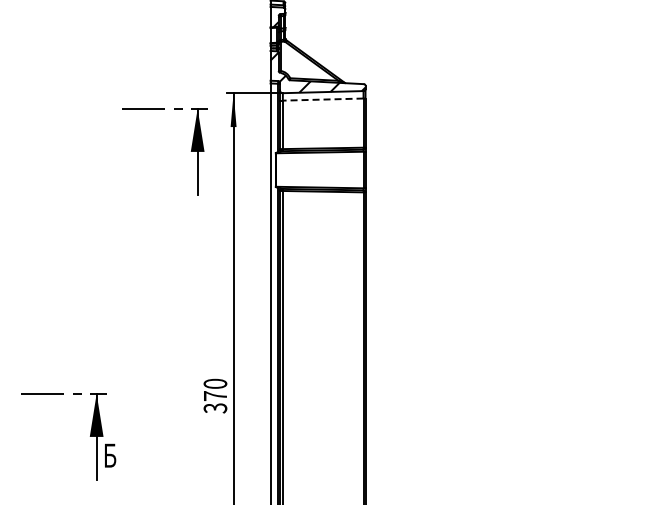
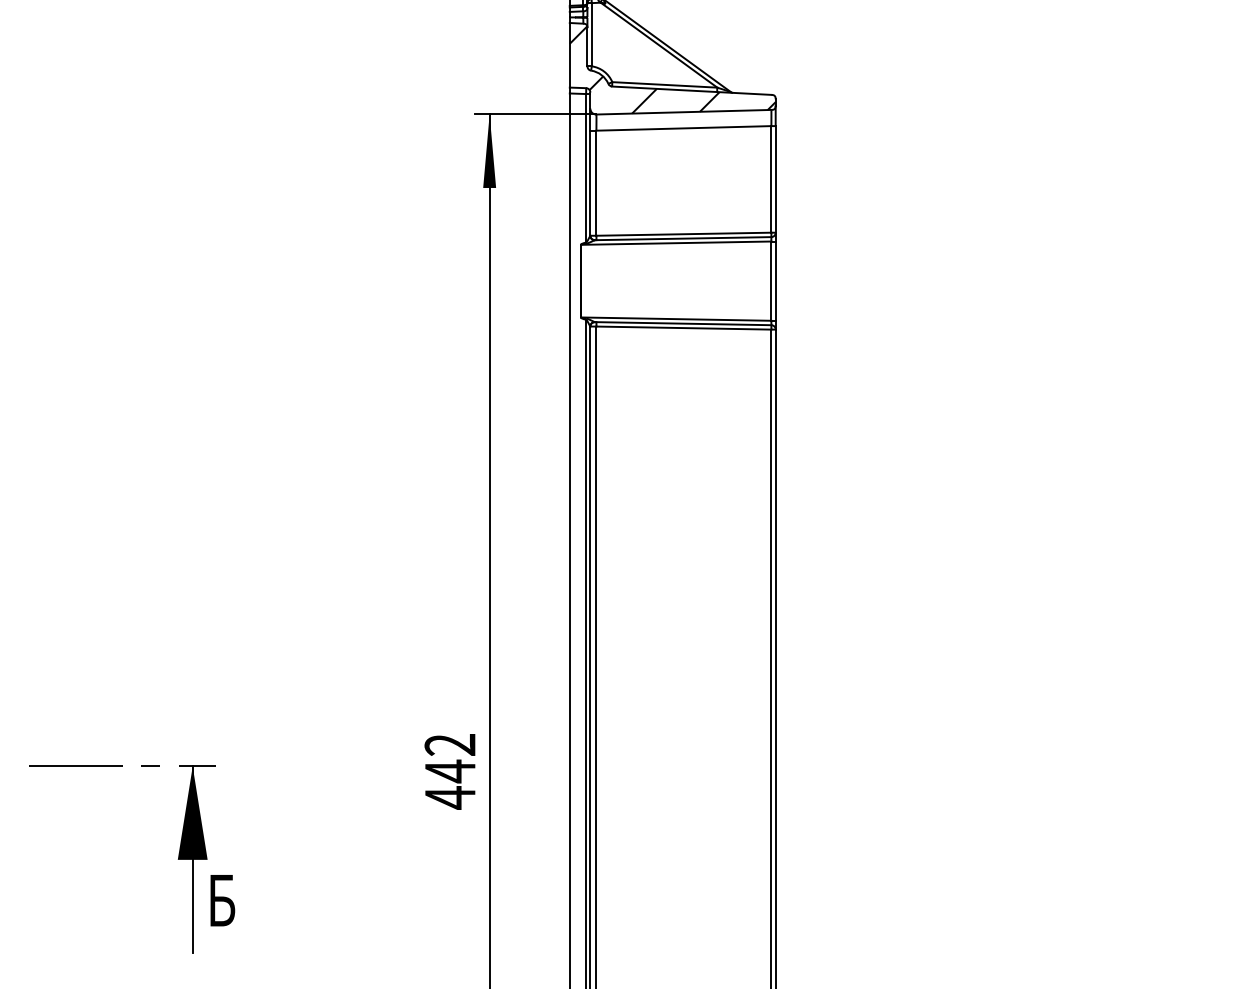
line: (322, 99) -> (682, 128), dashed -> solid
part: (190, 151) -> (396, 240), removed
text: (215, 395) -> (450, 770), 370 -> 442

